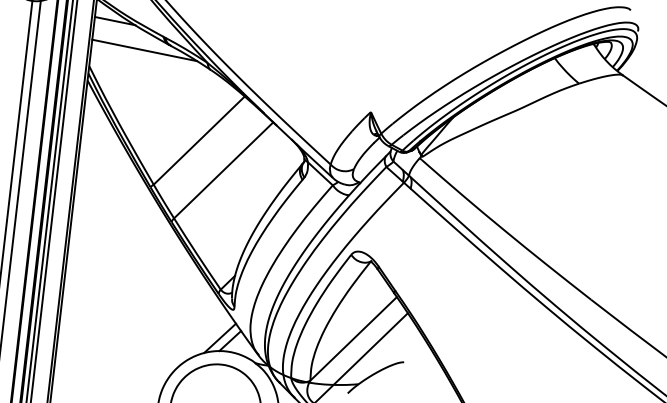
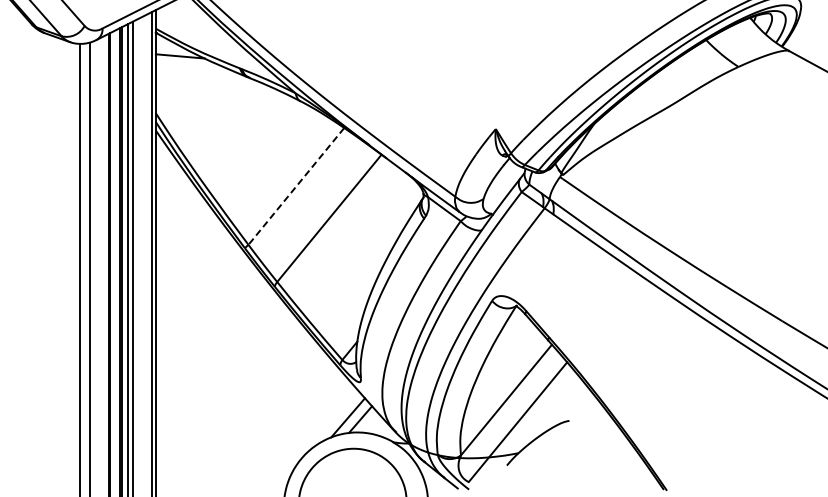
line: (144, 49) -> (218, 86), removed
line: (199, 140) -> (296, 186), solid -> dashed

